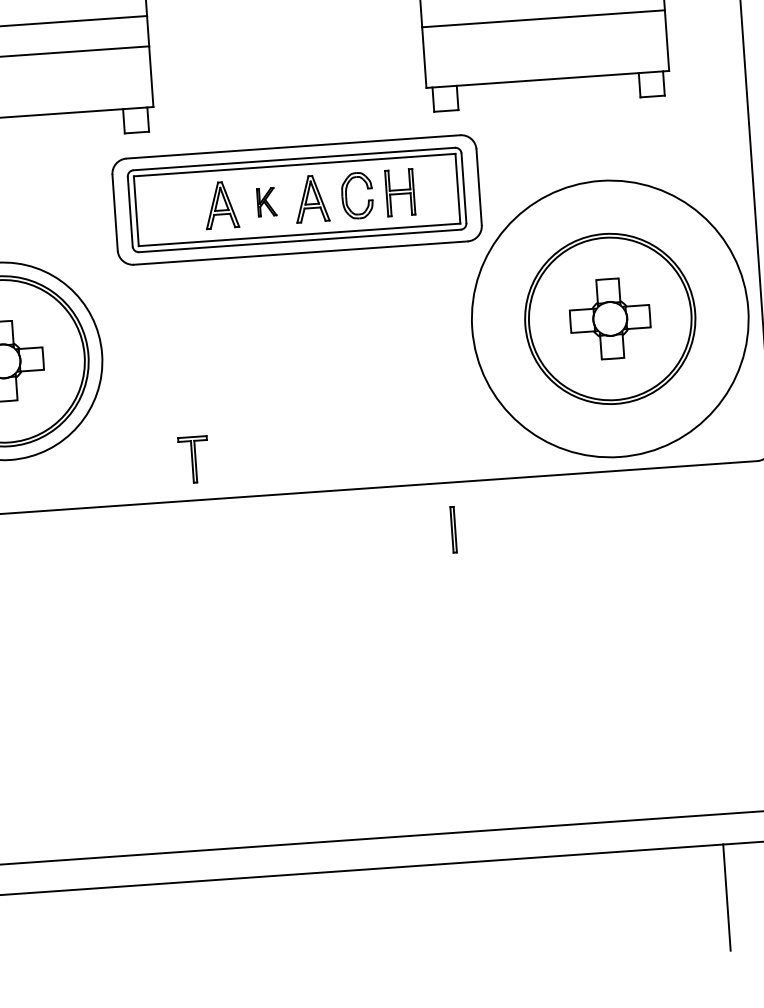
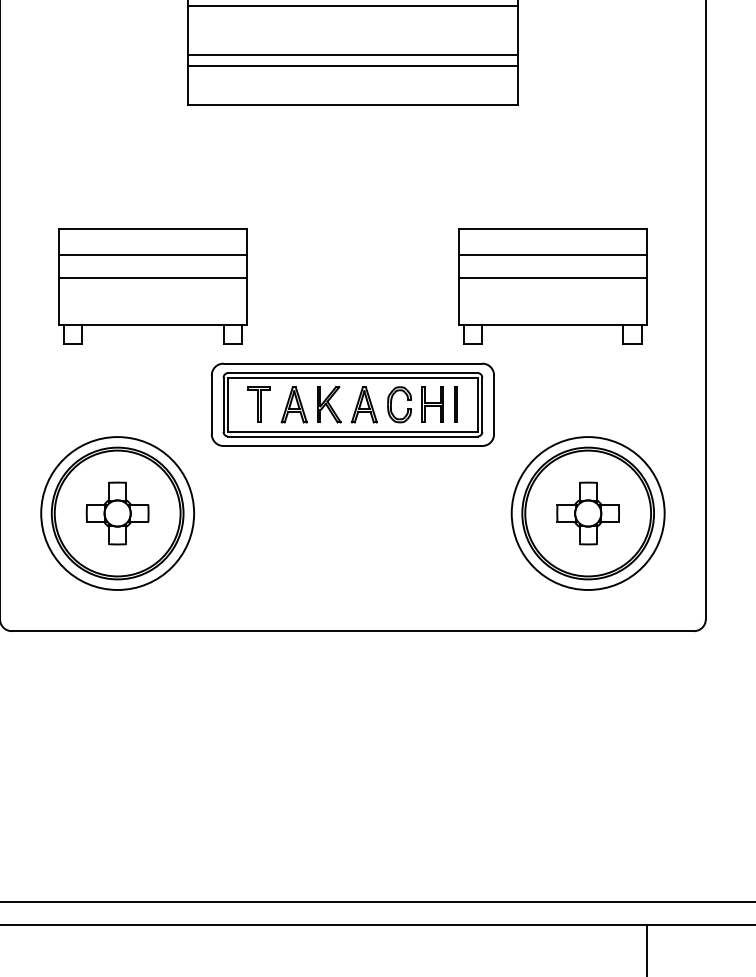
part: (266, 201) -> (329, 404), size x1.67
circle: (609, 318) -> (587, 513), size x0.71
part: (192, 459) -> (258, 404), moved
line: (453, 529) -> (455, 404), moved

